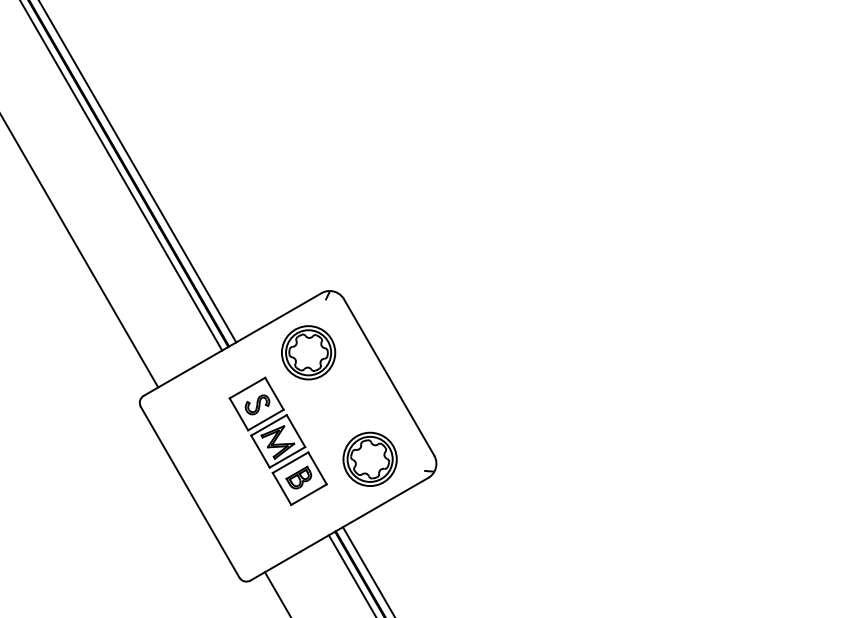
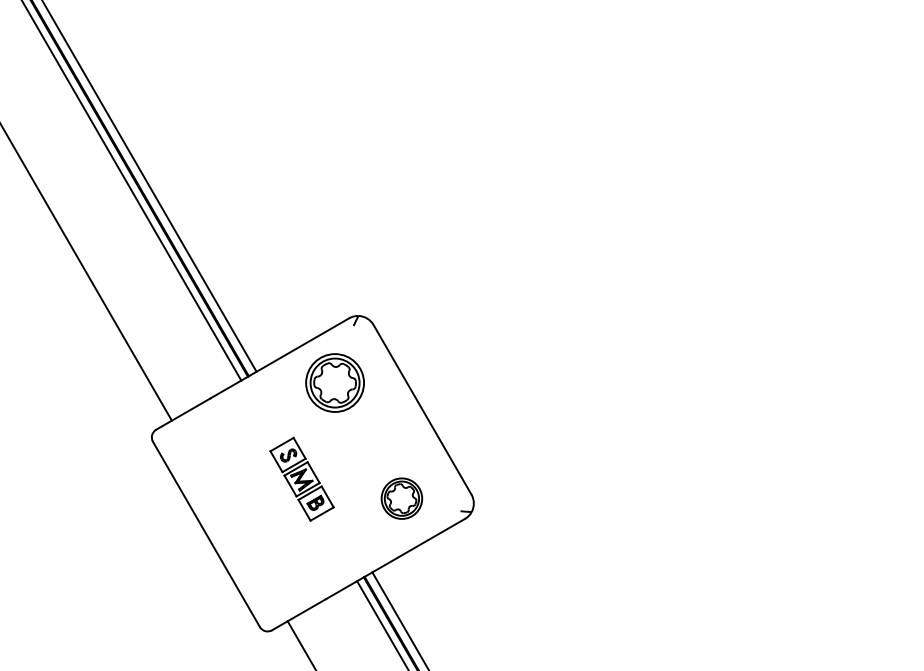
part: (277, 441) -> (301, 479), size x0.6
part: (369, 459) -> (401, 498), size x0.7

